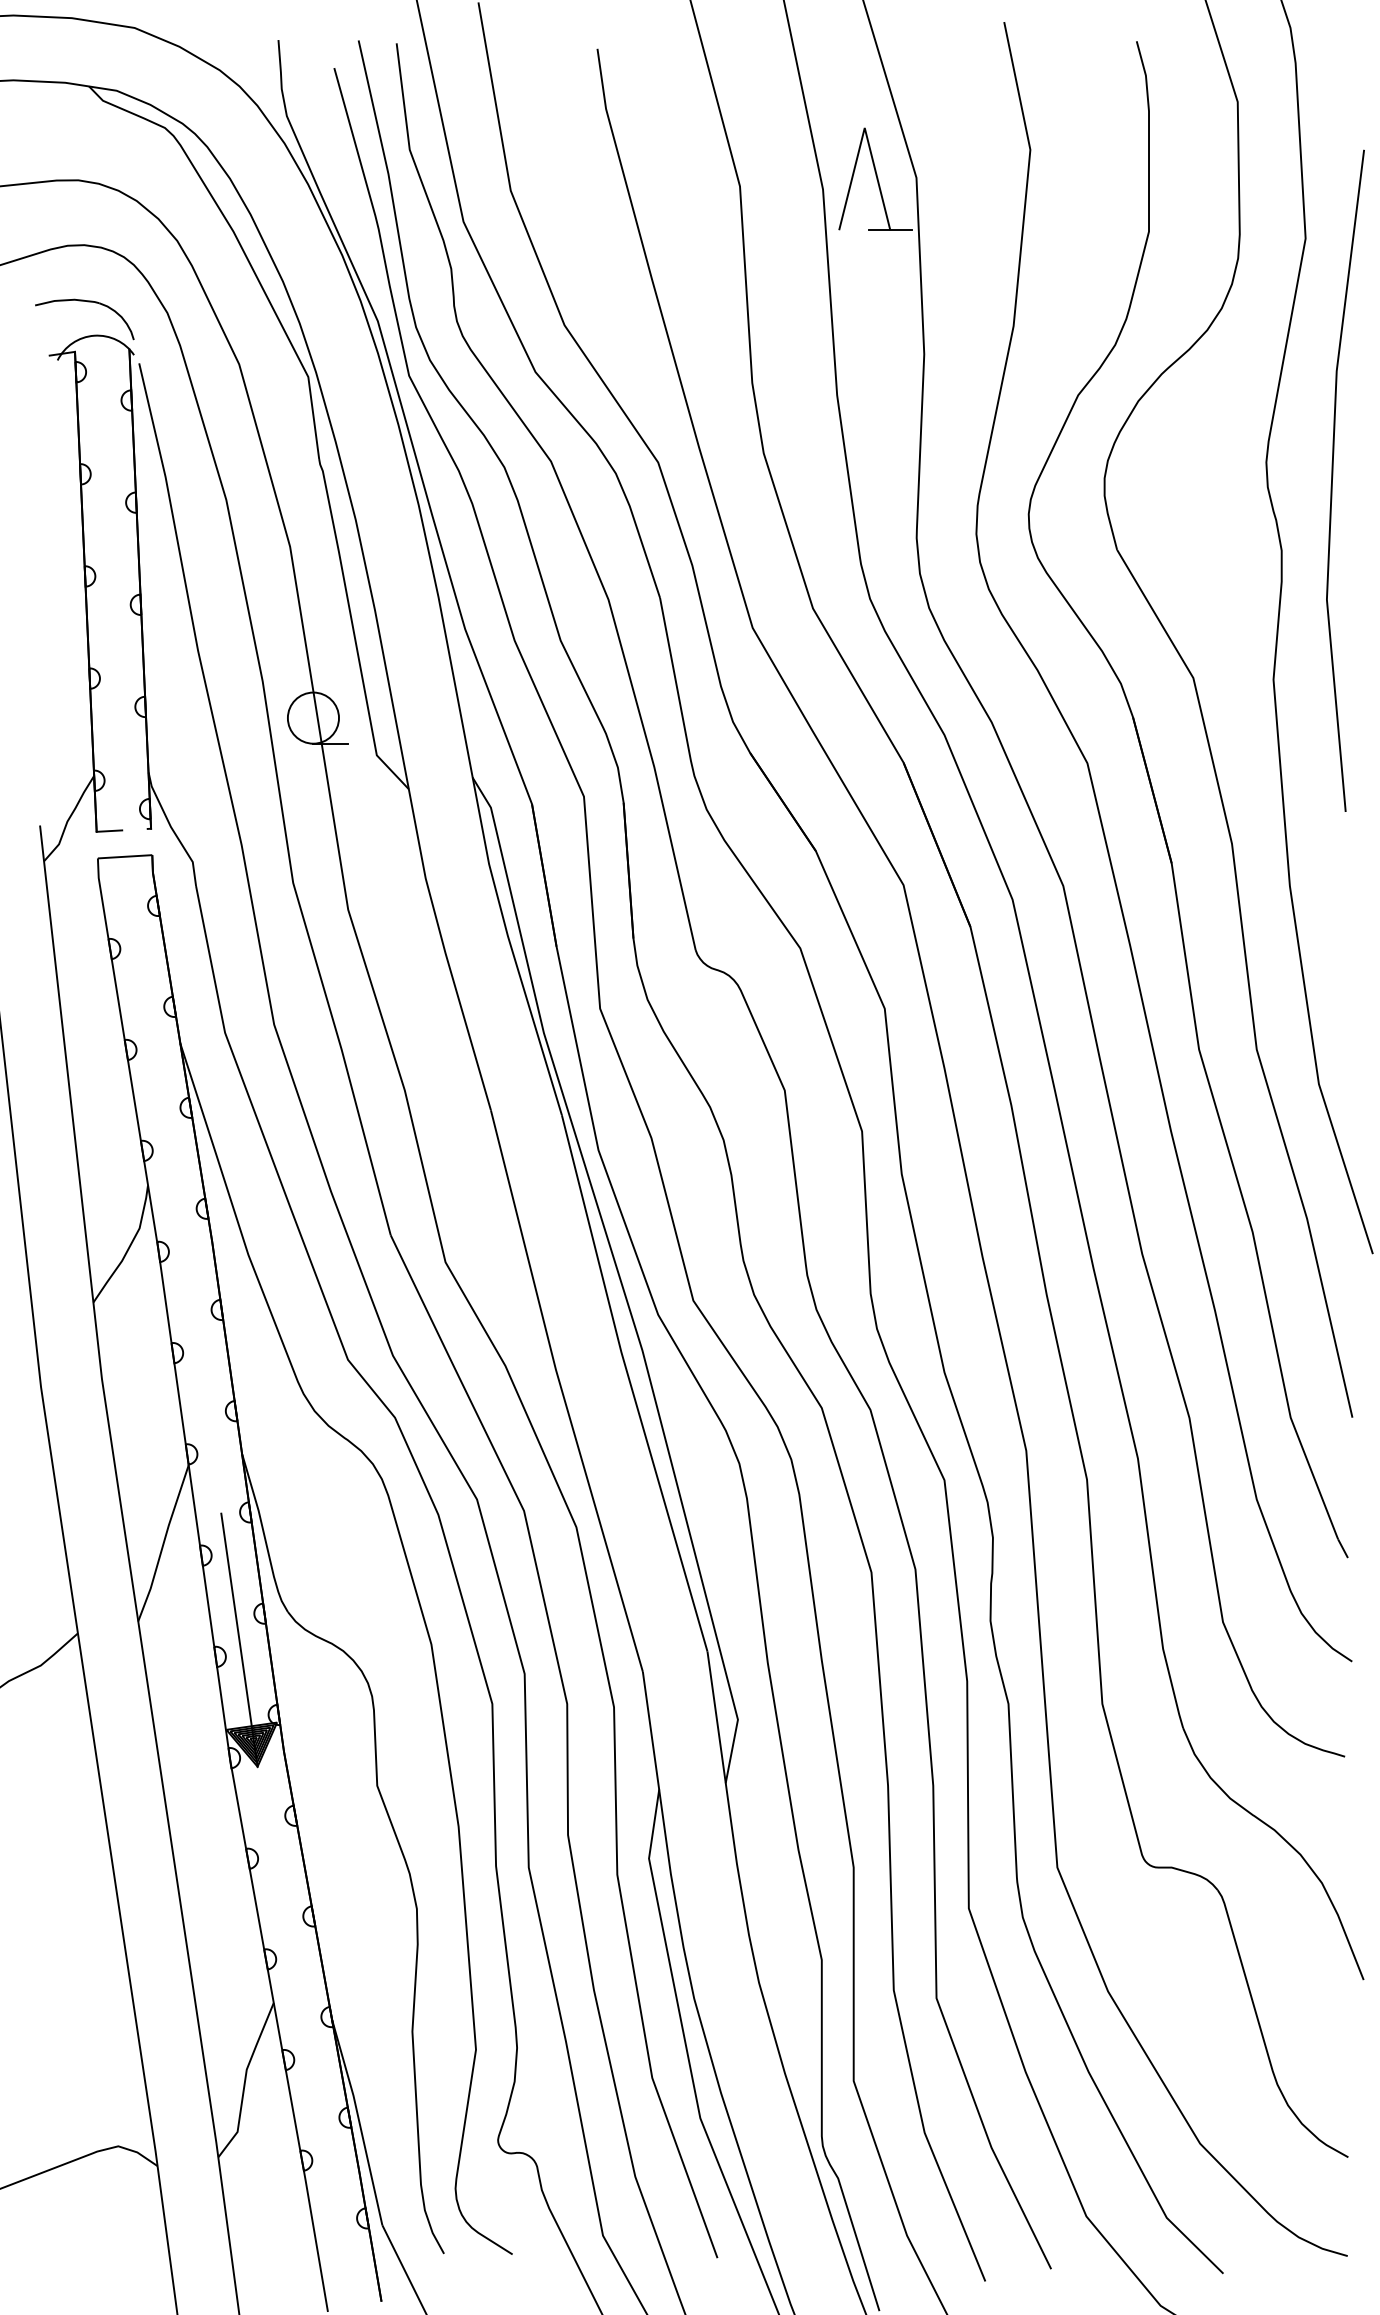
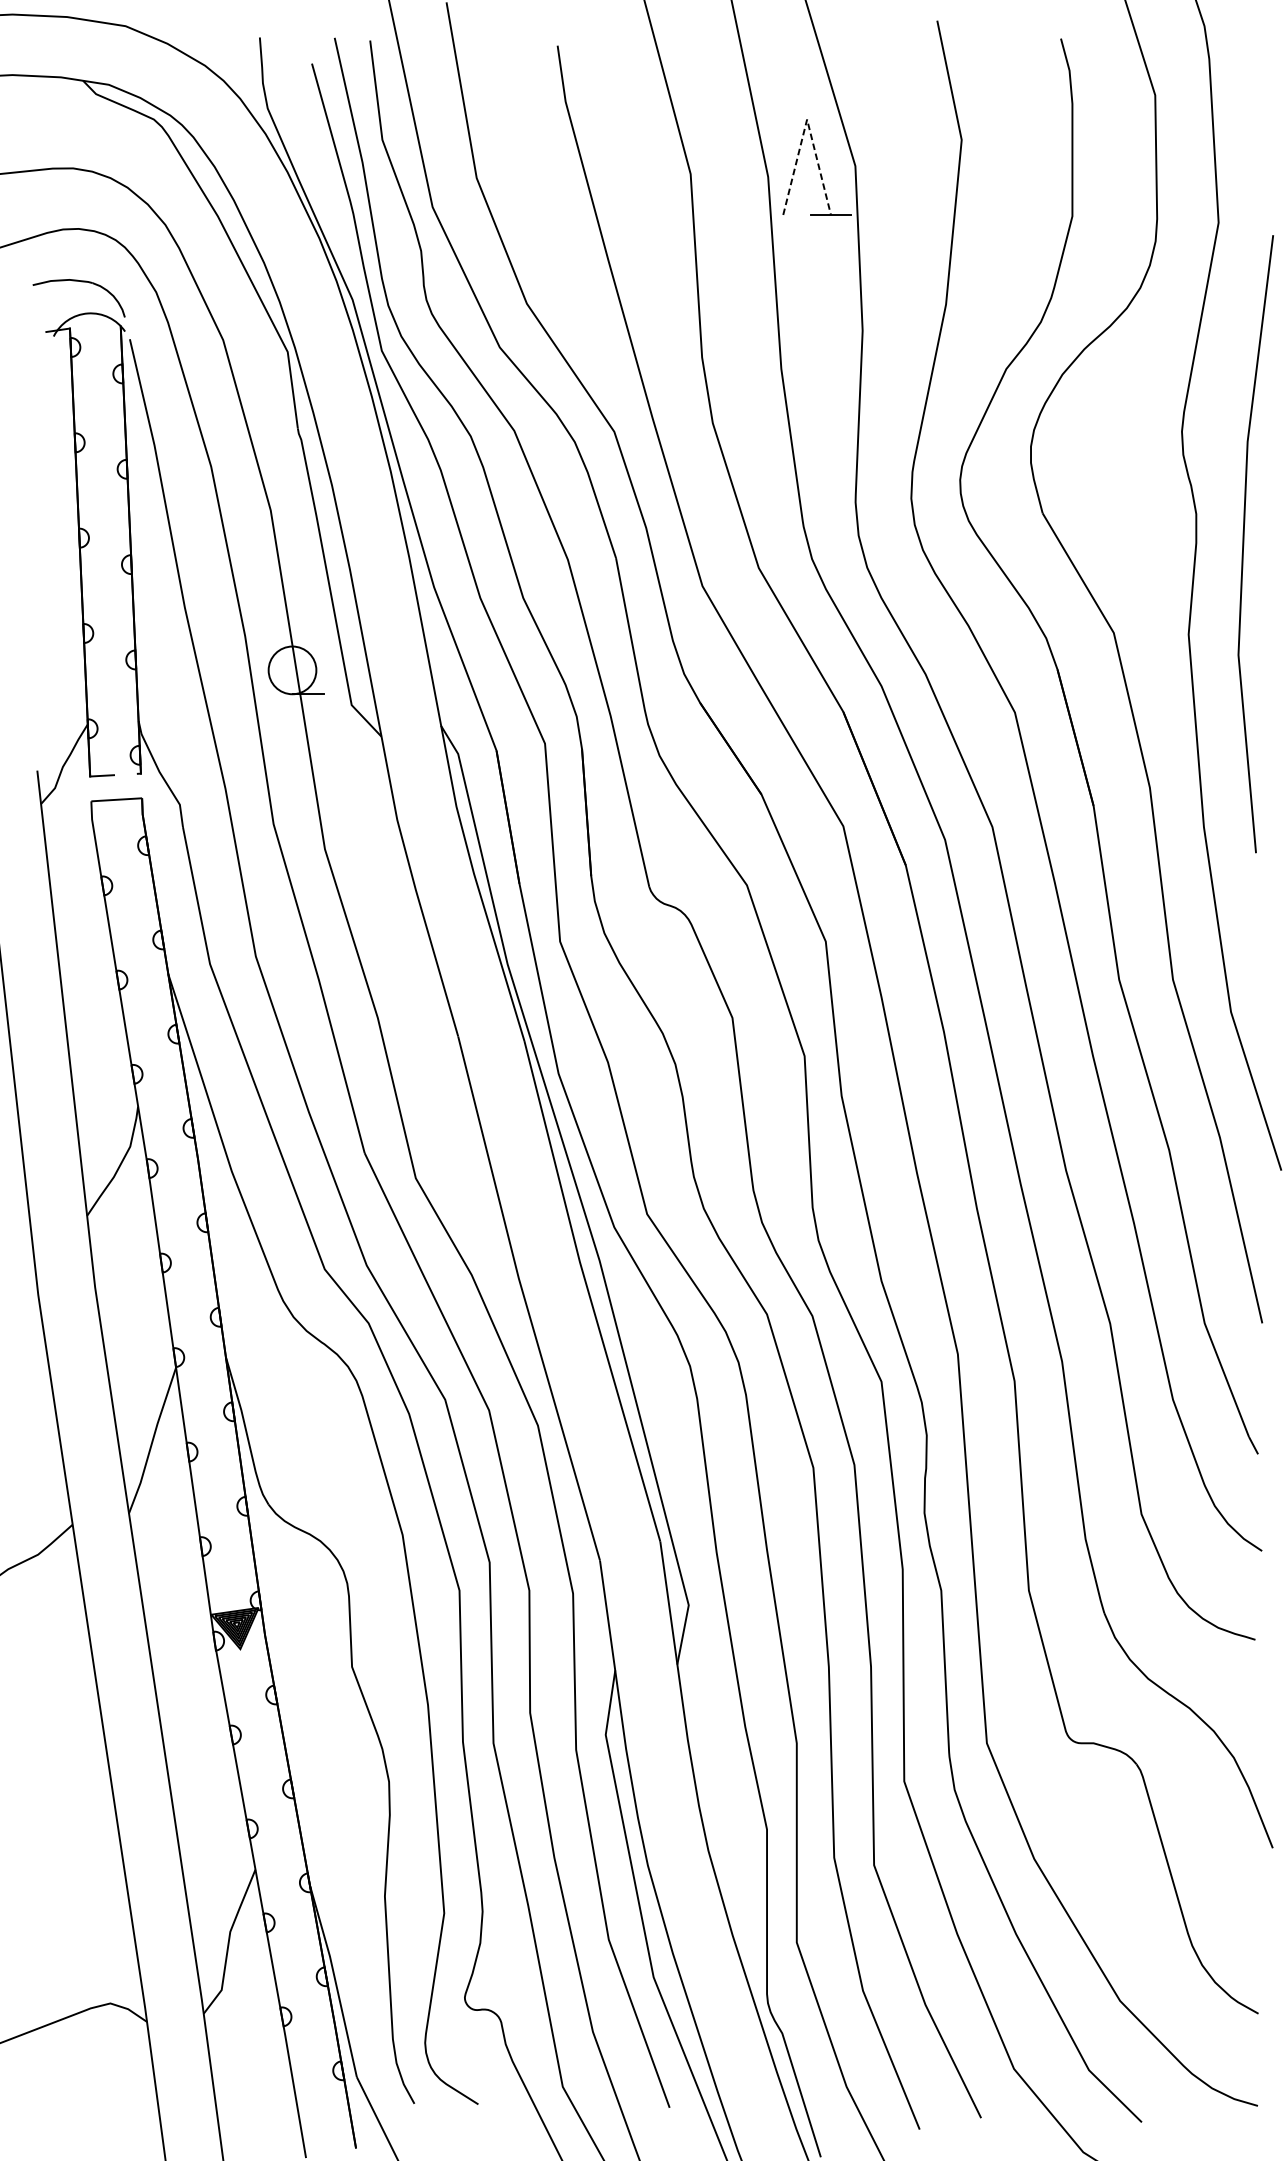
line: (864, 127) -> (806, 119), solid -> dashed
line: (1333, 477) -> (1244, 540), moved
line: (239, 1639) -> (223, 1530), removed

